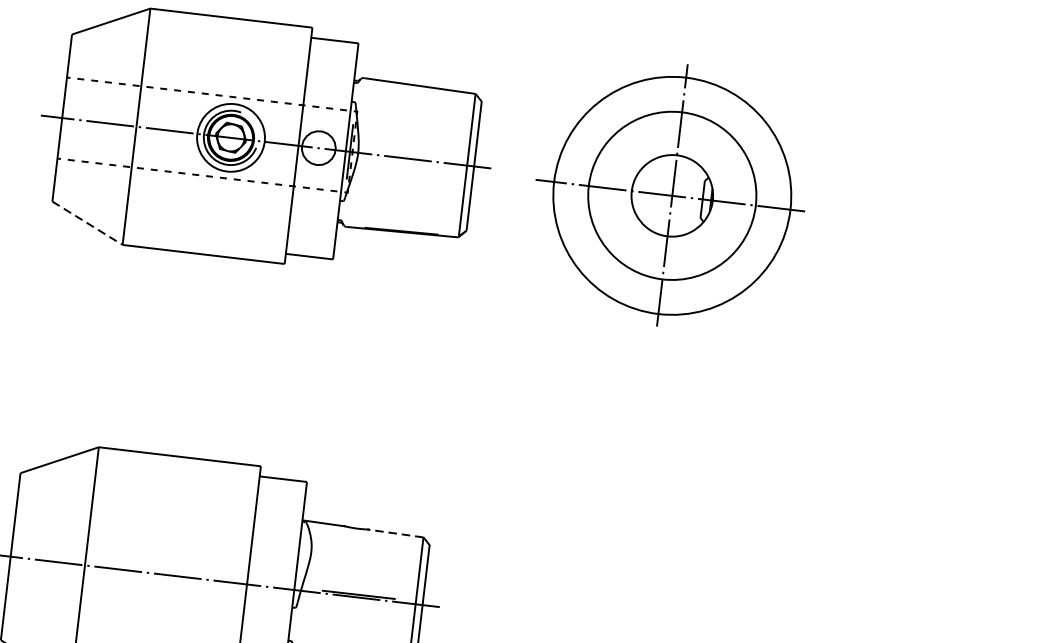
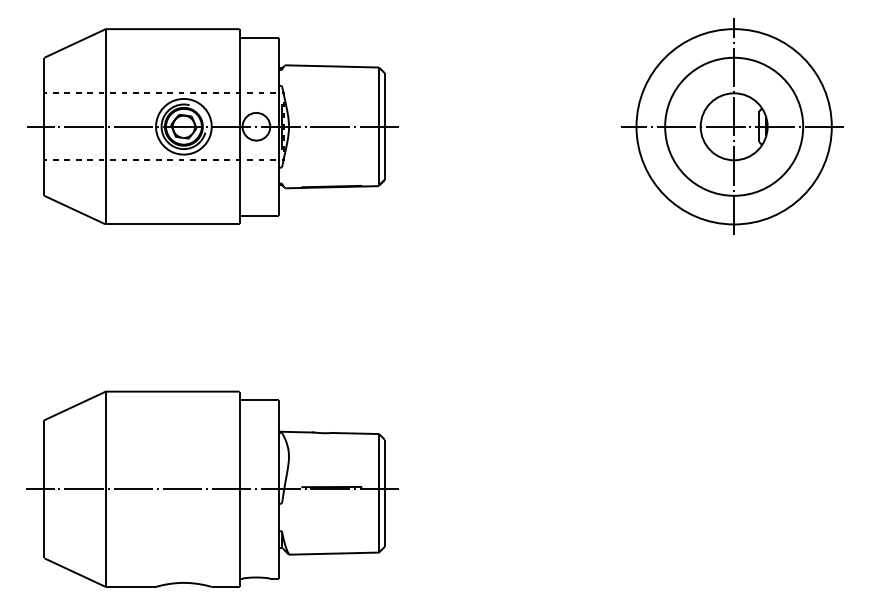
part: (670, 195) -> (732, 126), moved
line: (87, 223) -> (75, 210), dashed -> solid
line: (395, 533) -> (355, 433), dashed -> solid

